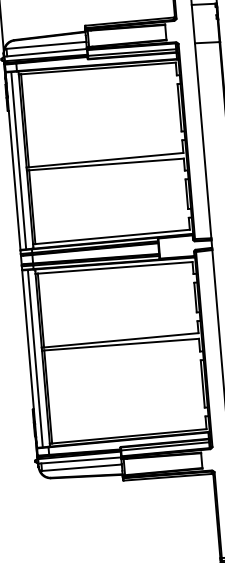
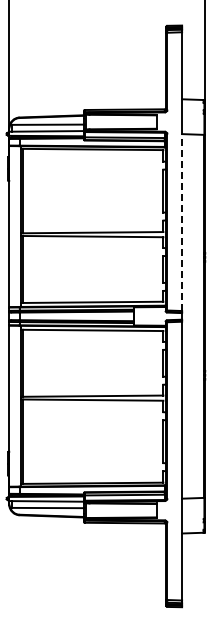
line: (203, 140) -> (182, 222), solid -> dashed
line: (18, 160) -> (14, 226), removed
line: (35, 357) -> (14, 405), removed

